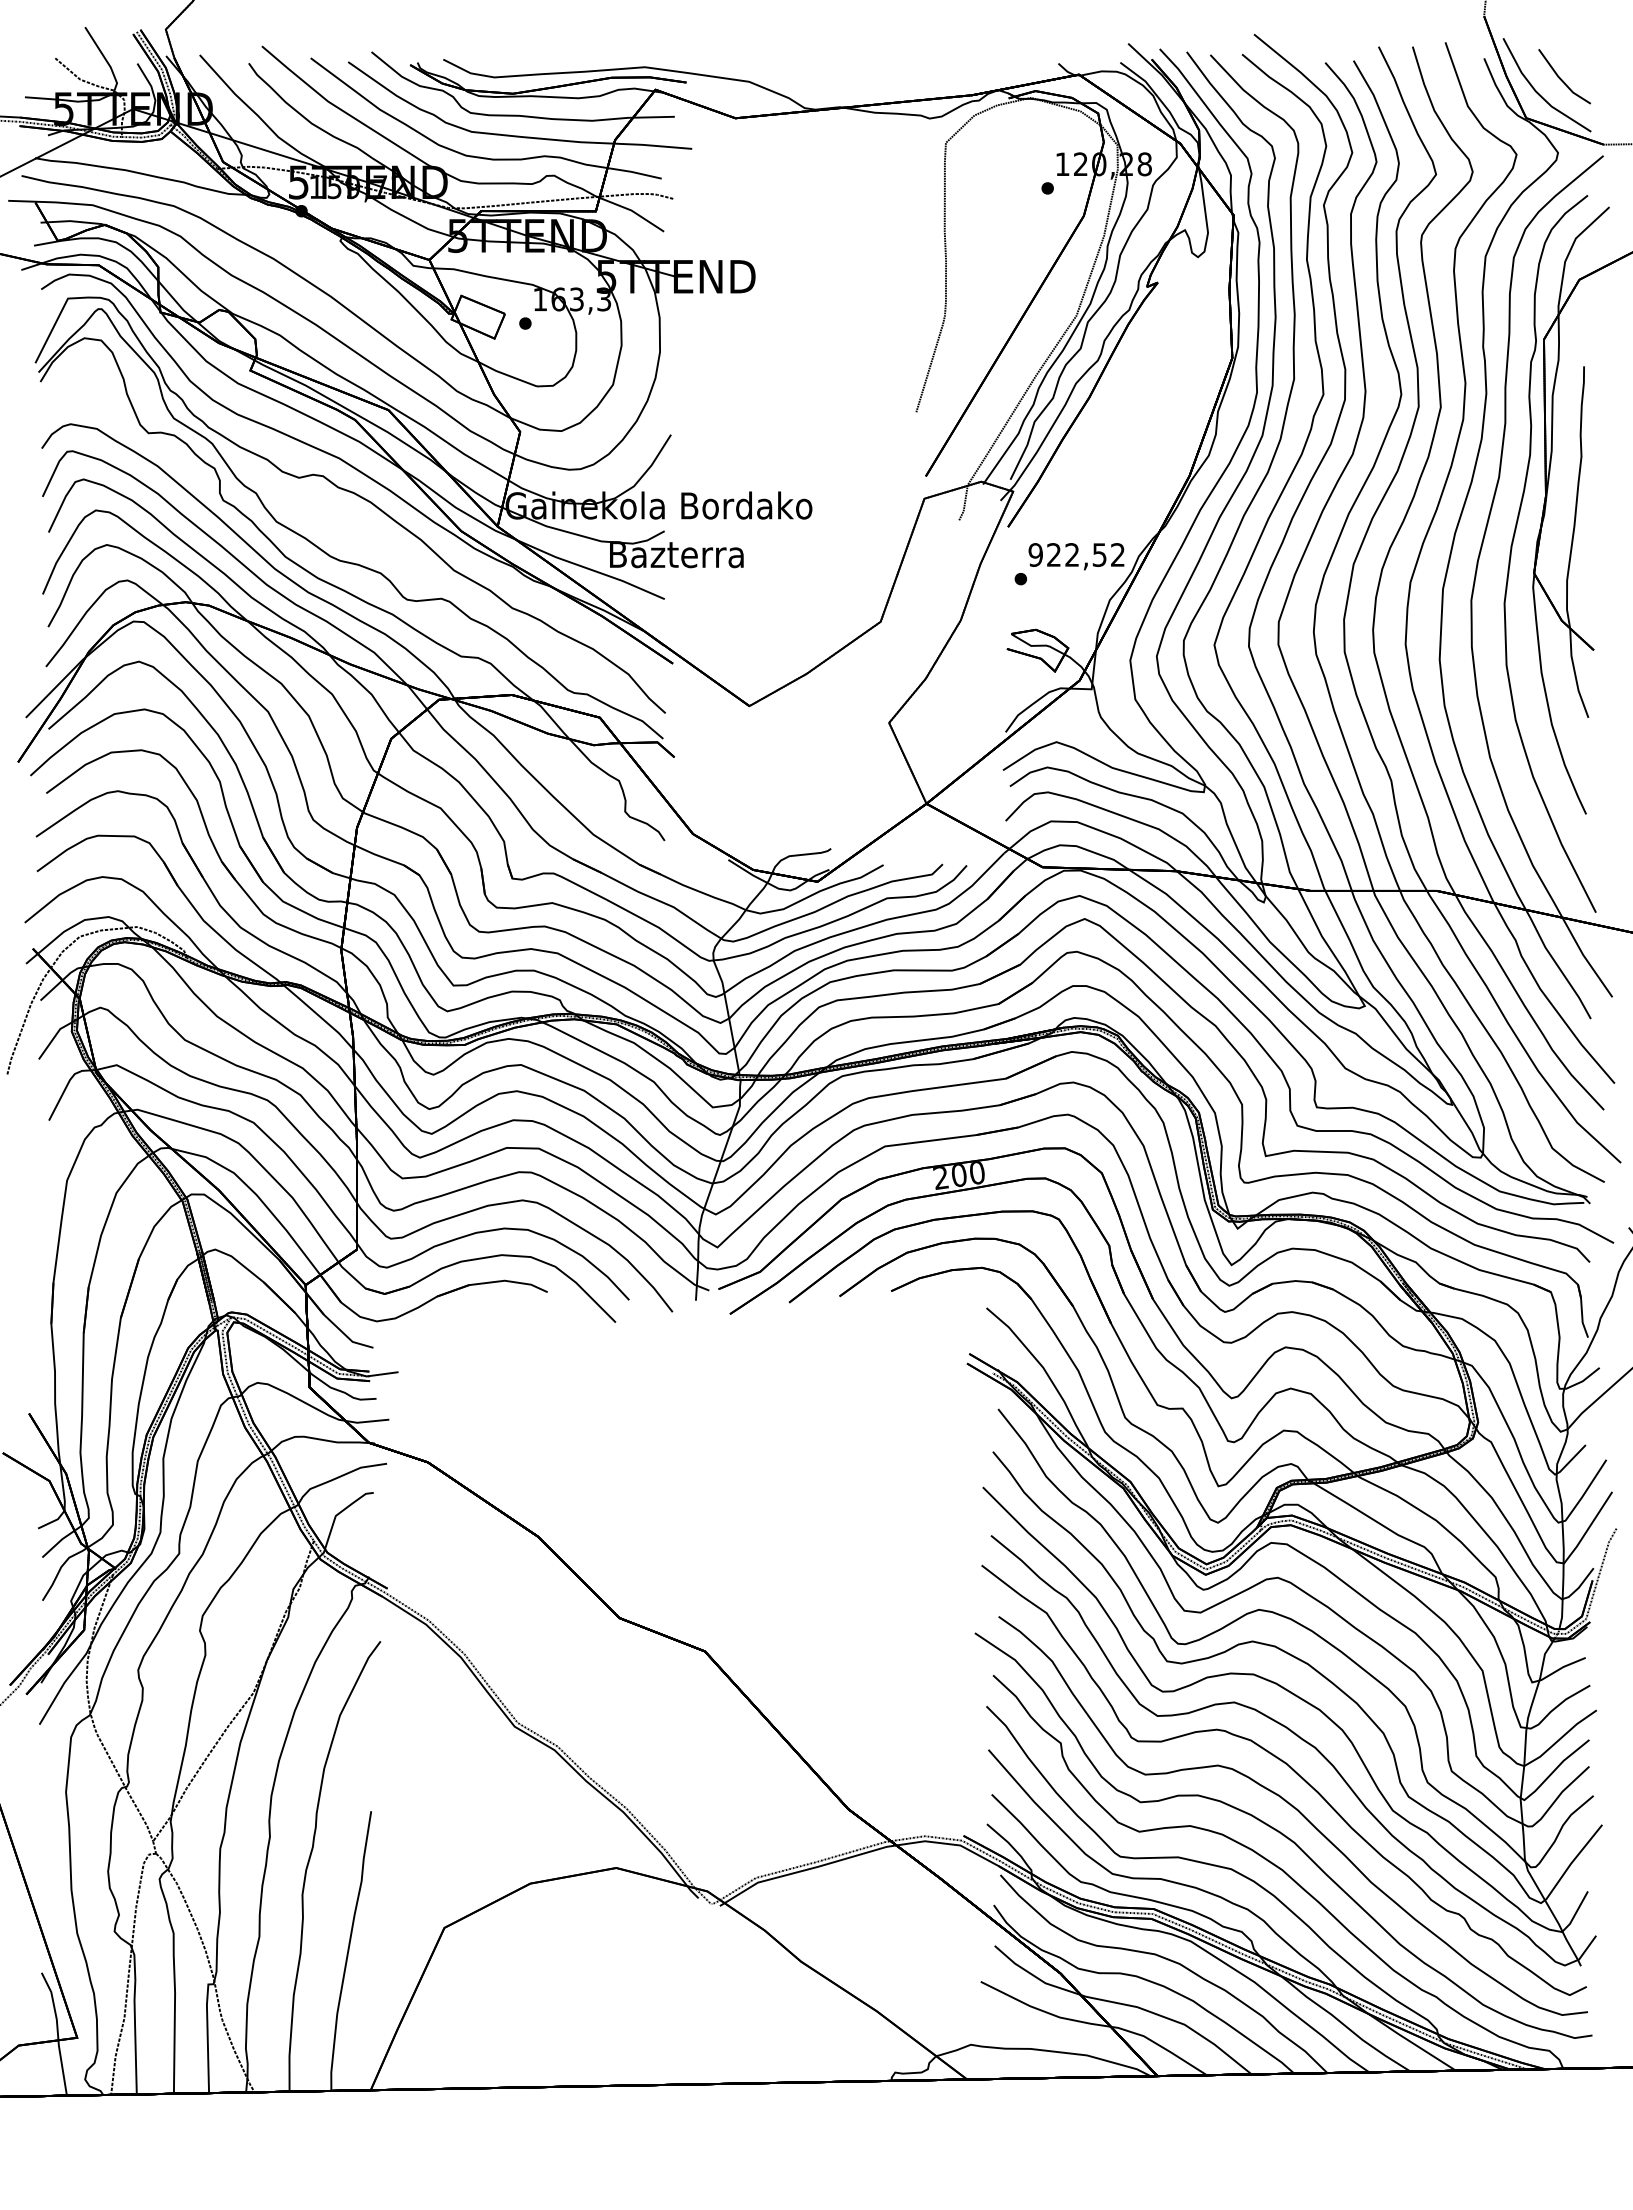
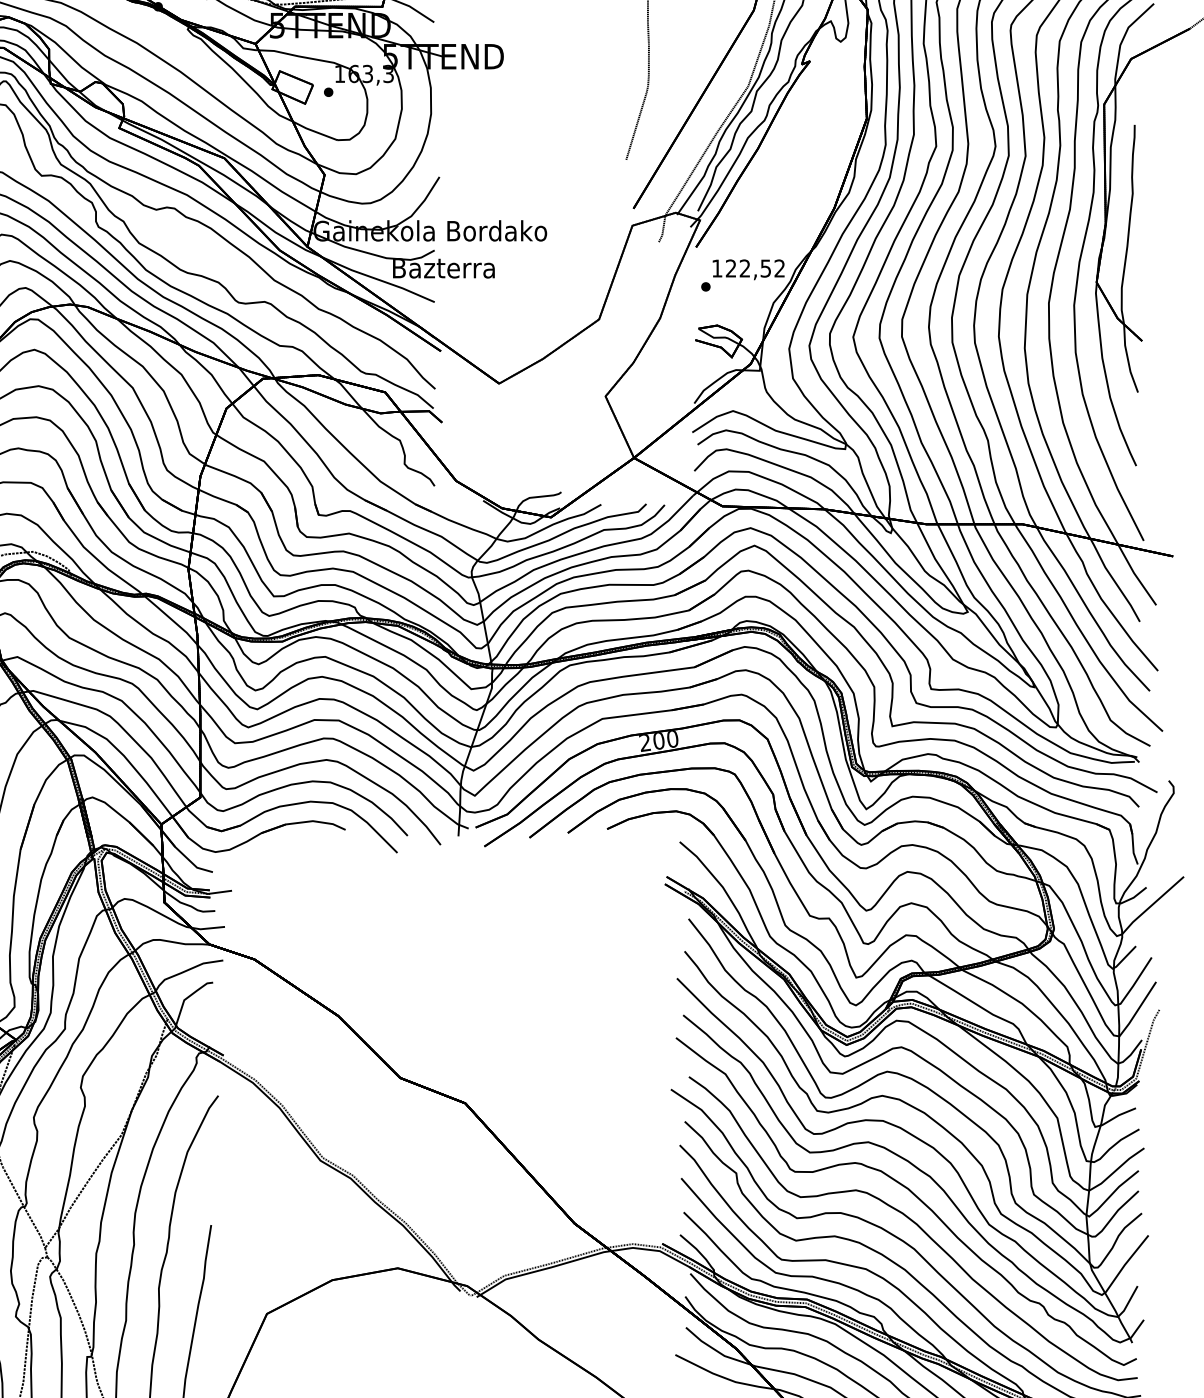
text: (1035, 554) -> (717, 268), 922,52 -> 122,52

